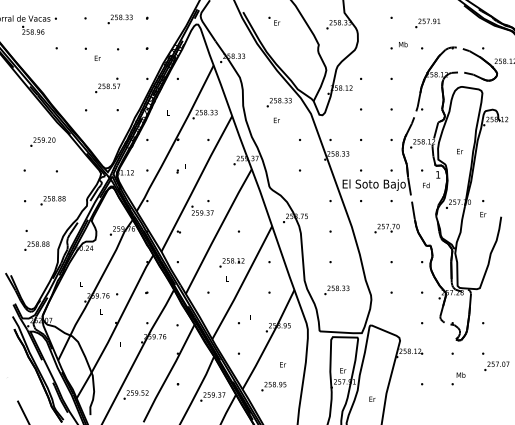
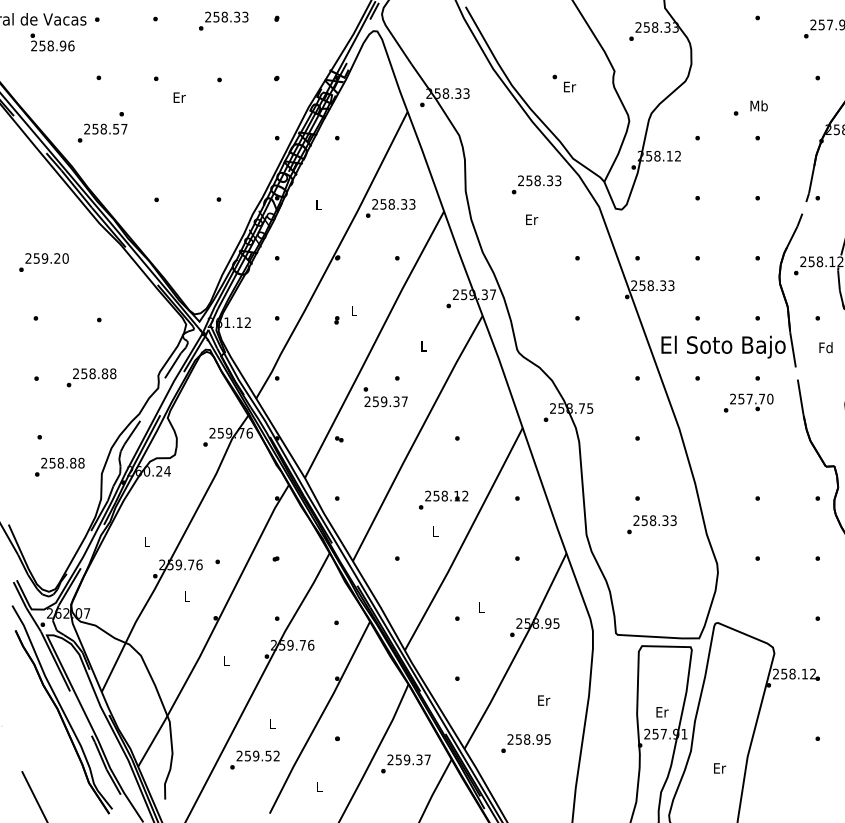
text: (274, 20) -> (564, 82), moved
text: (398, 45) -> (749, 107), moved
text: (107, 85) -> (102, 127), moved
text: (42, 141) -> (43, 261), moved
text: (386, 228) -> (747, 402), moved
text: (336, 290) -> (651, 524), moved

